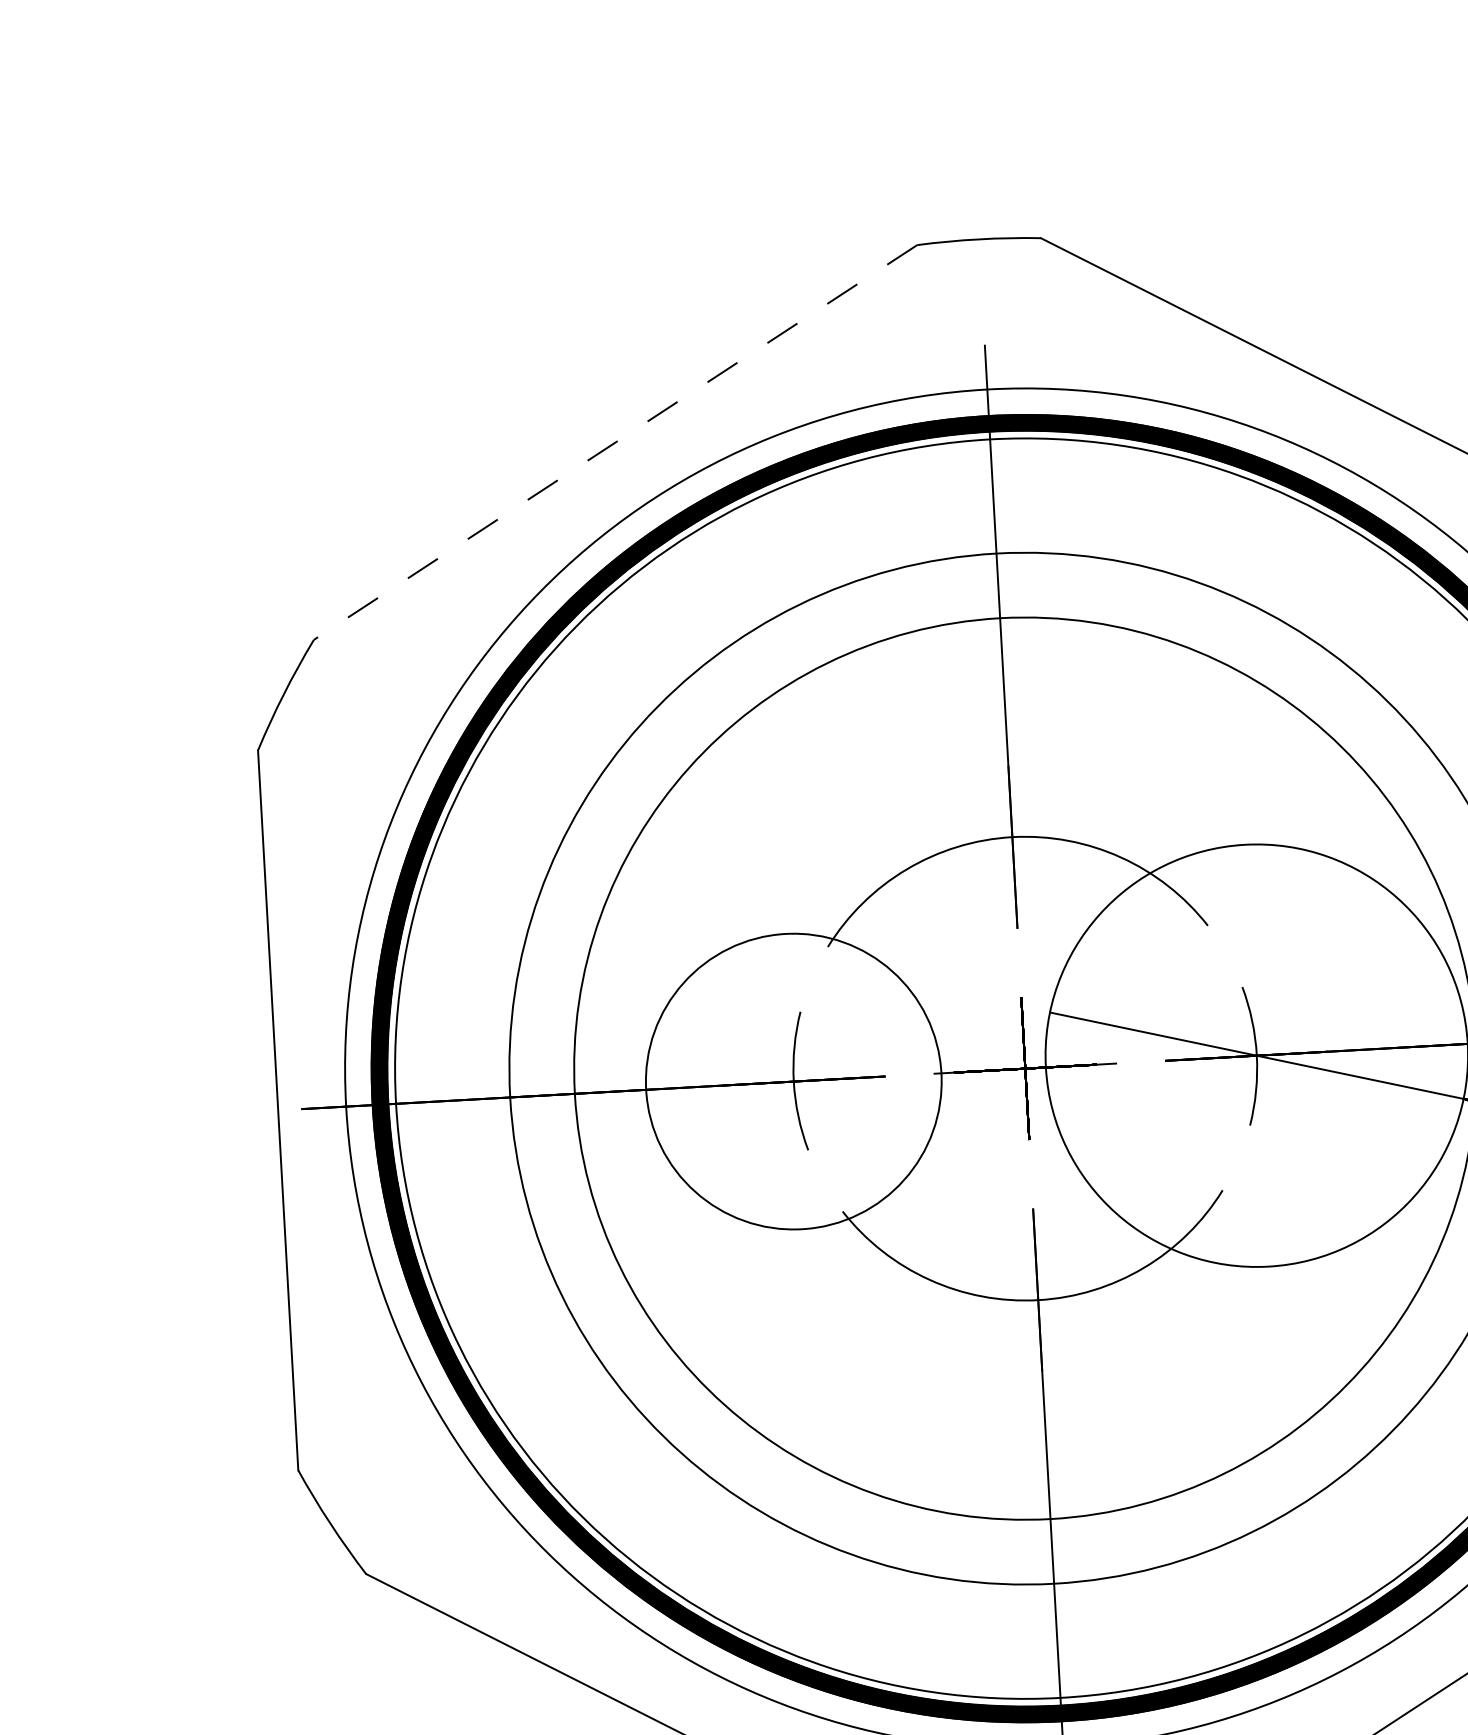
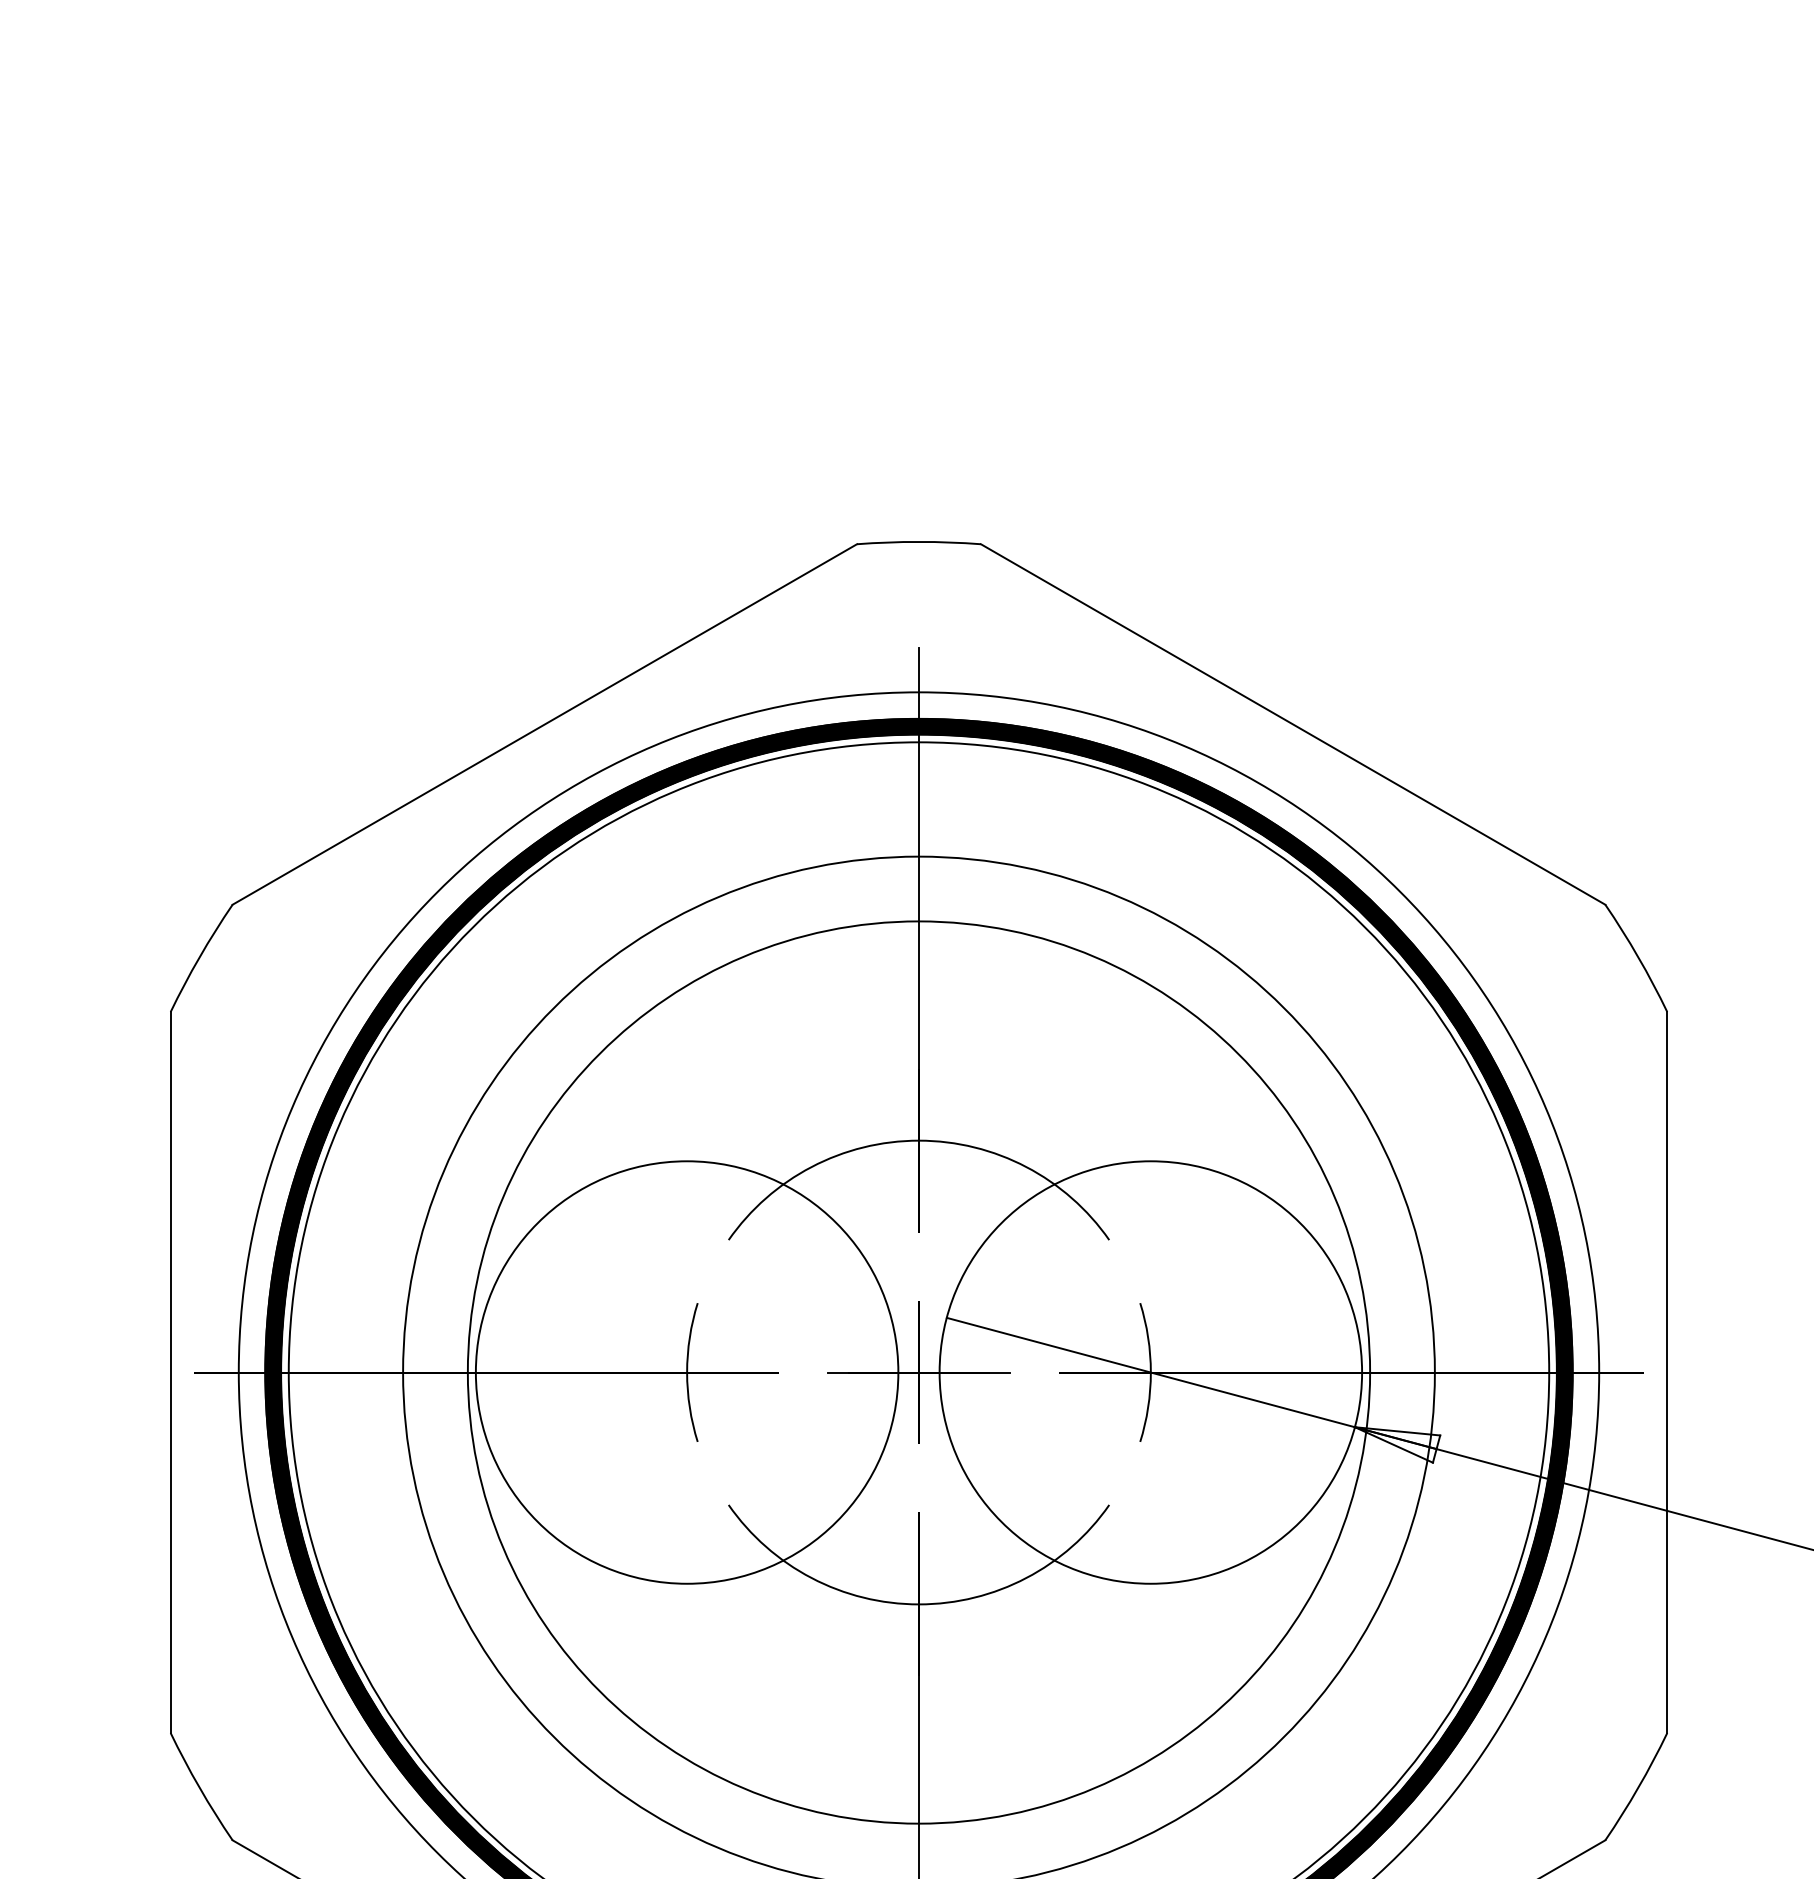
line: (615, 442) -> (544, 724), dashed -> solid
circle: (793, 1081) -> (686, 1372), size x1.43

